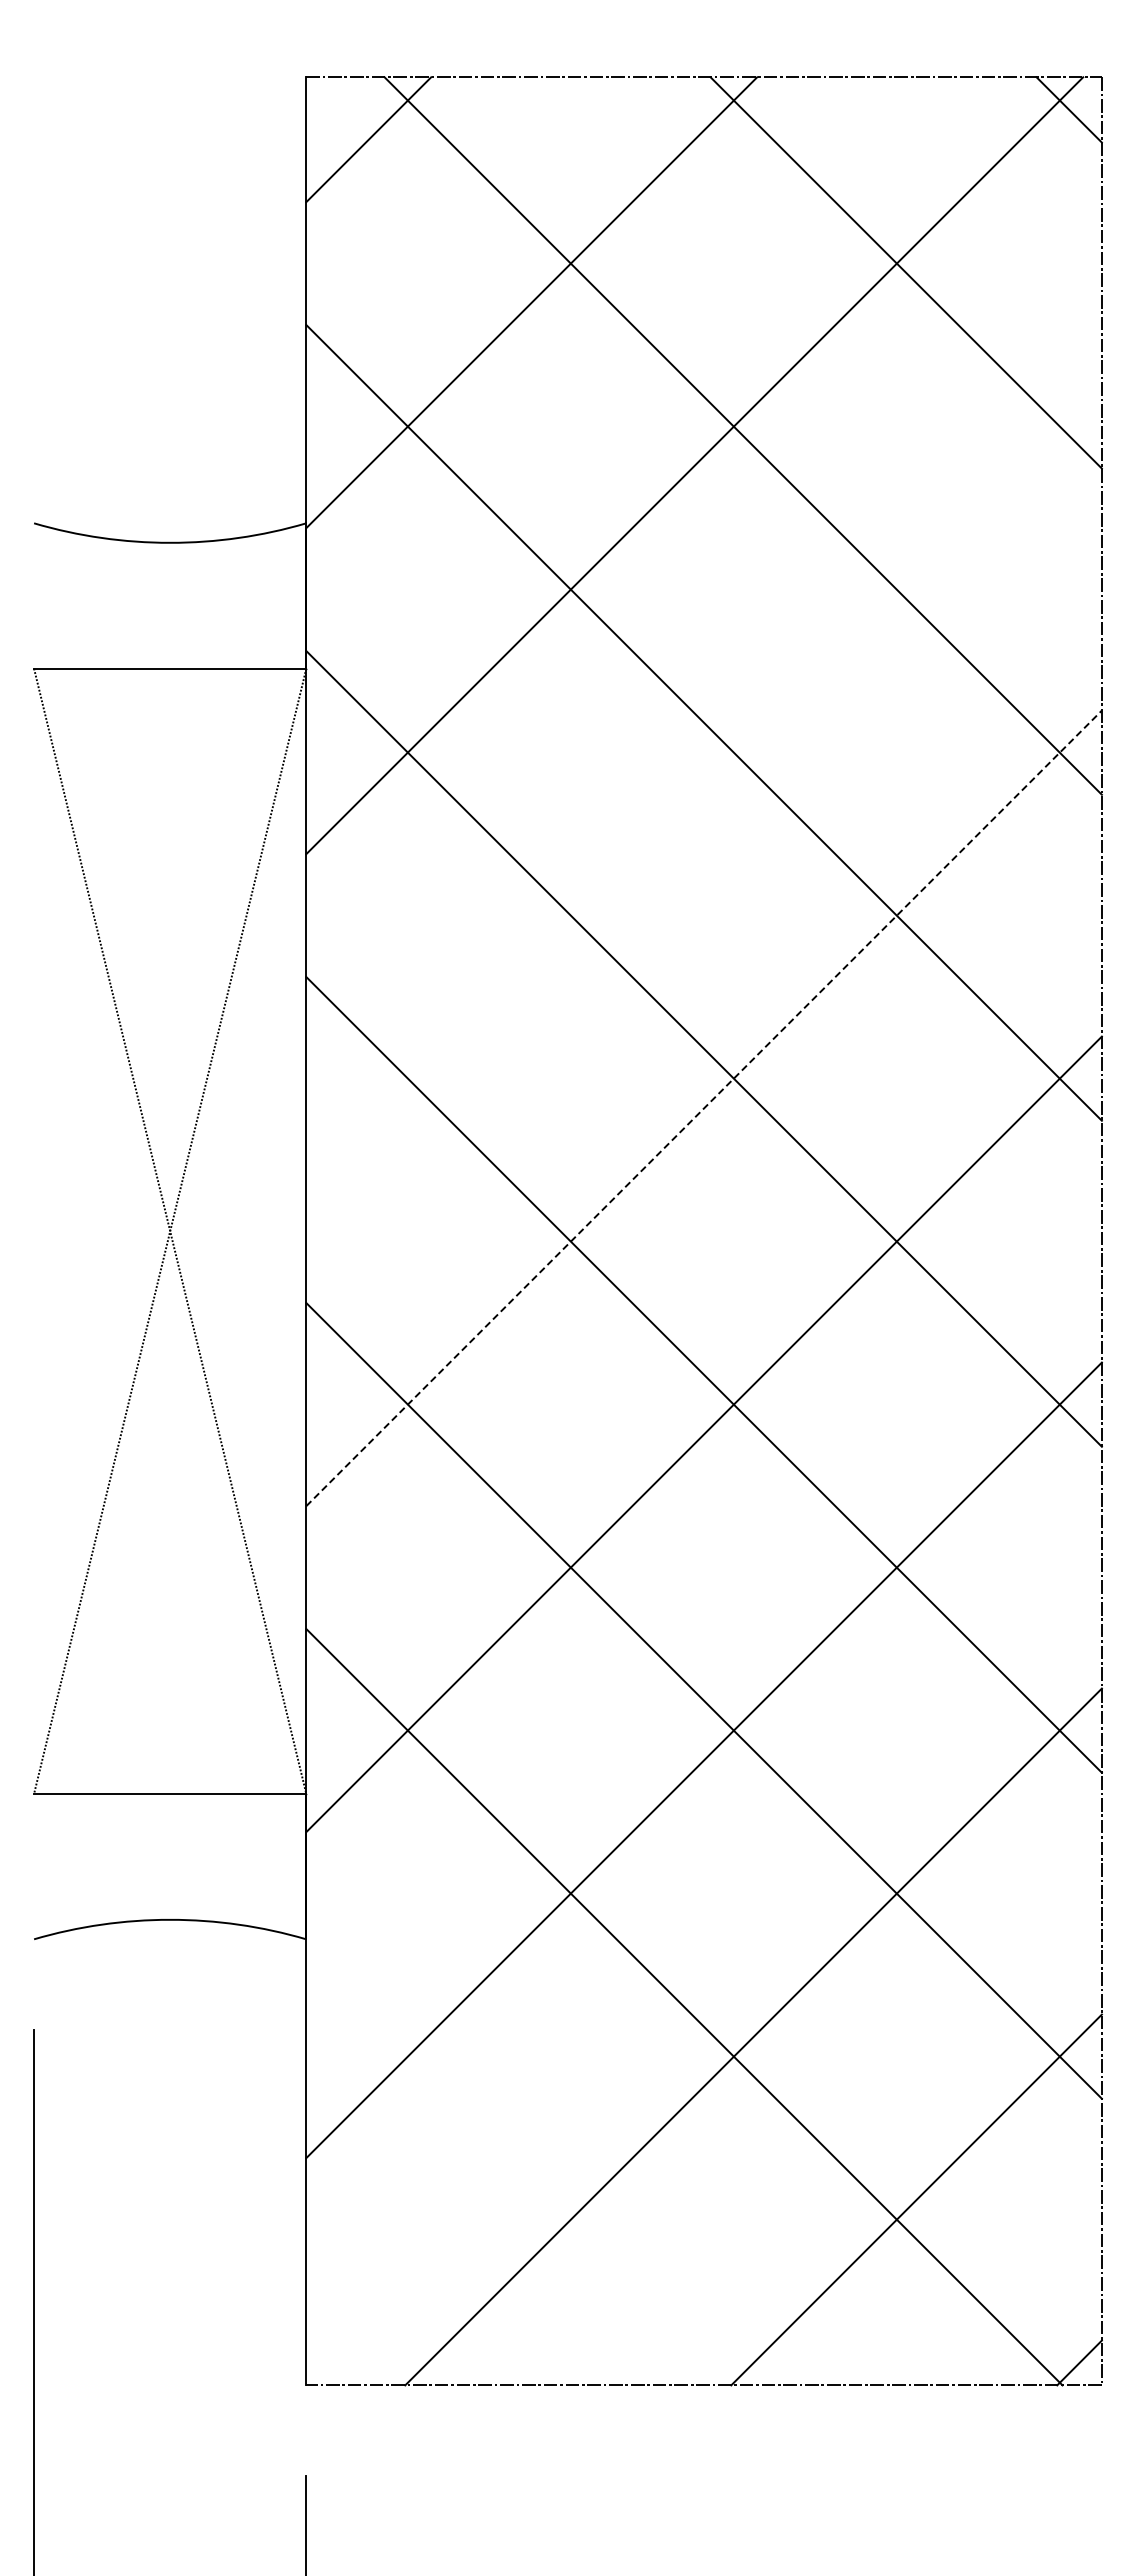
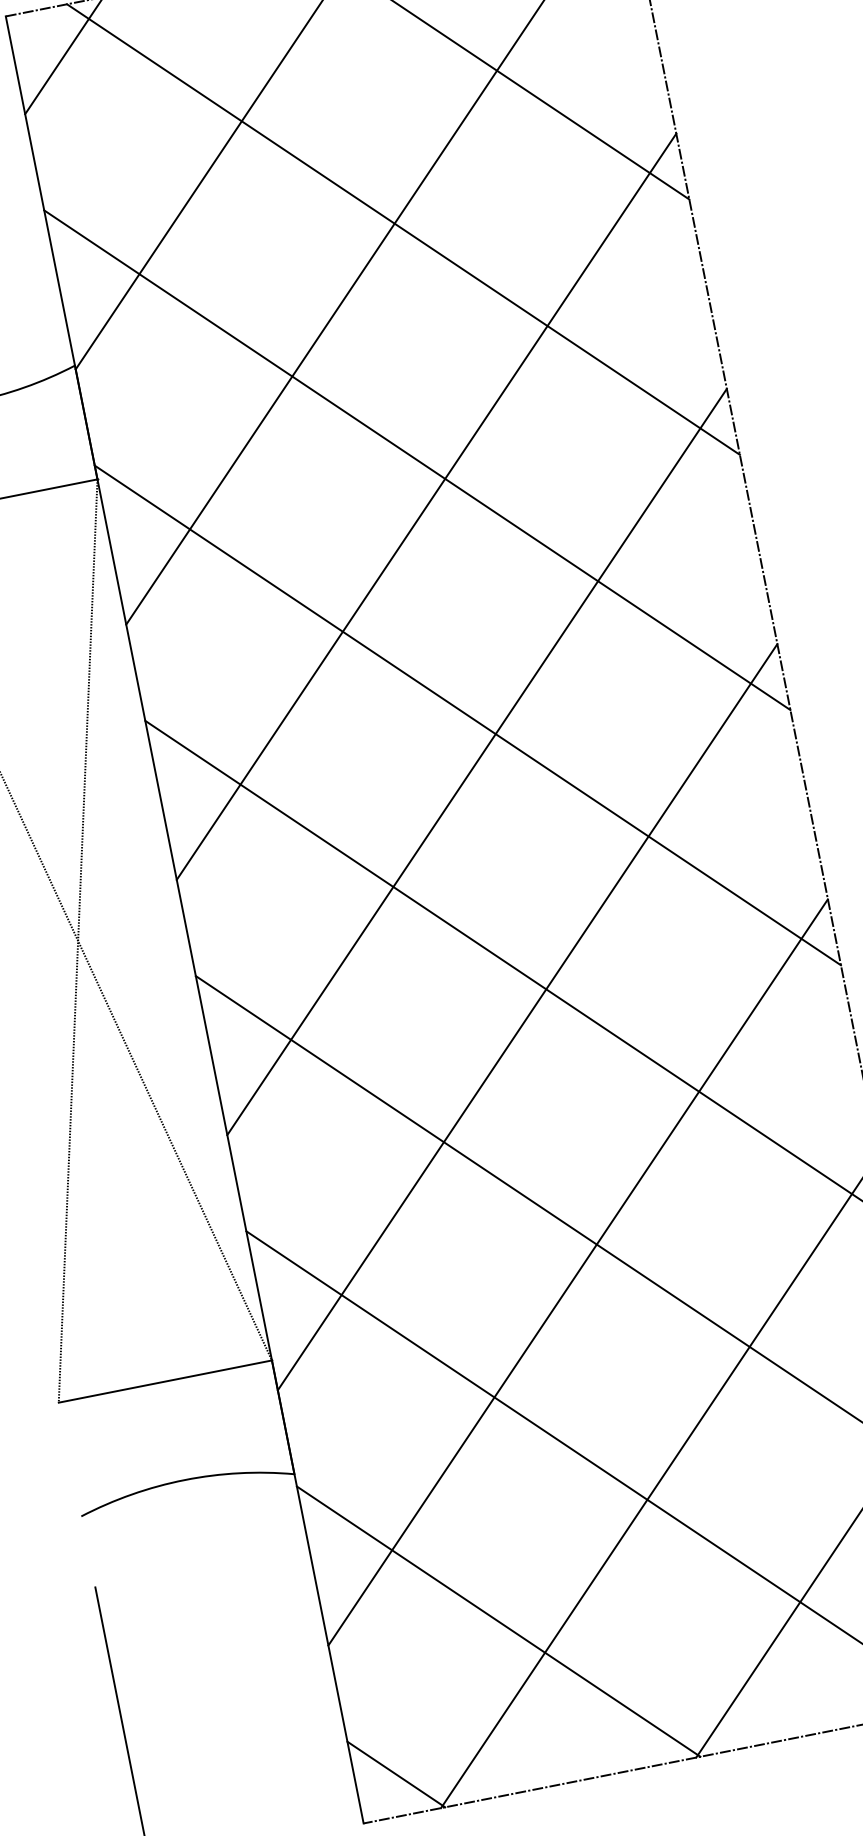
line: (703, 782) -> (426, 506), added
line: (704, 1108) -> (477, 762), dashed -> solid
line: (521, 2170) -> (498, 1621), added
line: (358, 2333) -> (396, 1774), added

